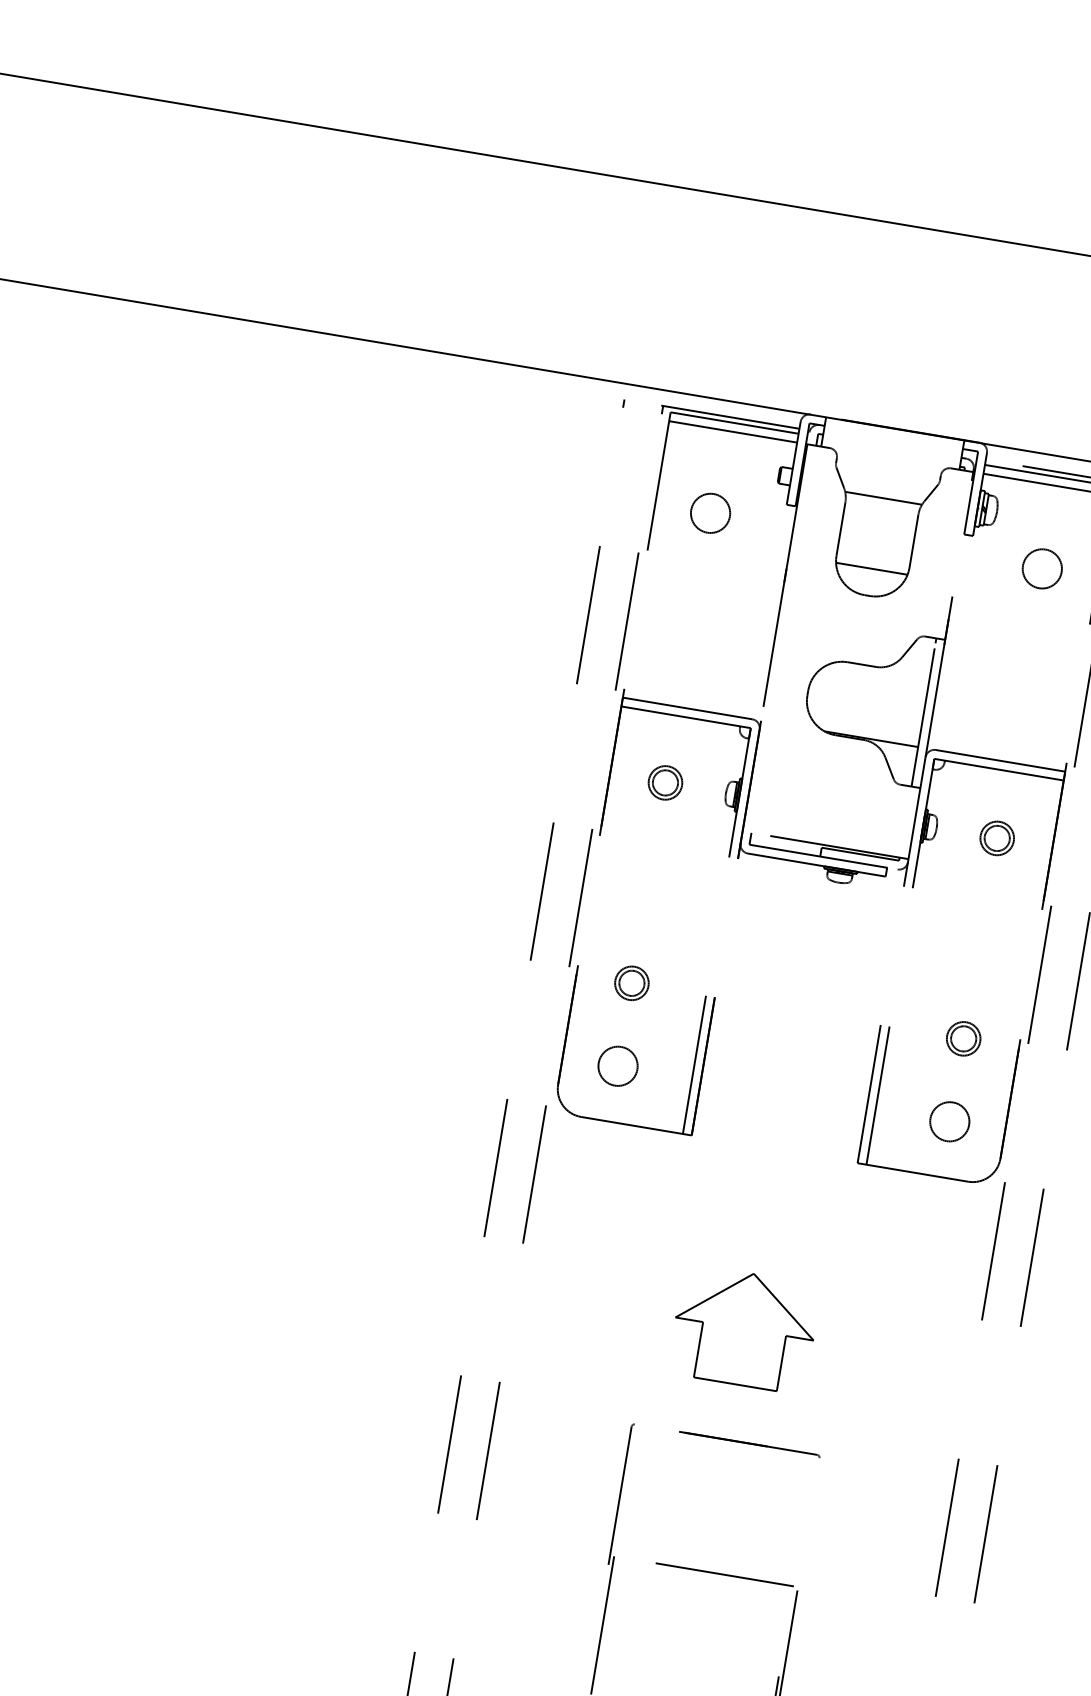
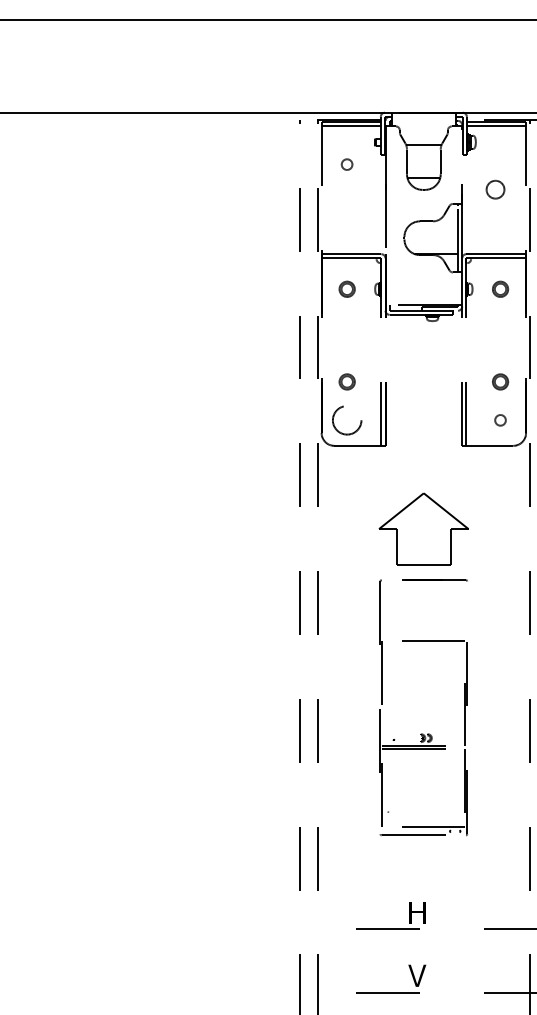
circle: (709, 512) -> (346, 164), size x0.6
circle: (1042, 568) -> (495, 189), moved
circle: (618, 1066) -> (347, 420), size x1.6
circle: (949, 1122) -> (500, 420), size x0.6
part: (743, 1327) -> (423, 528), size x1.4

